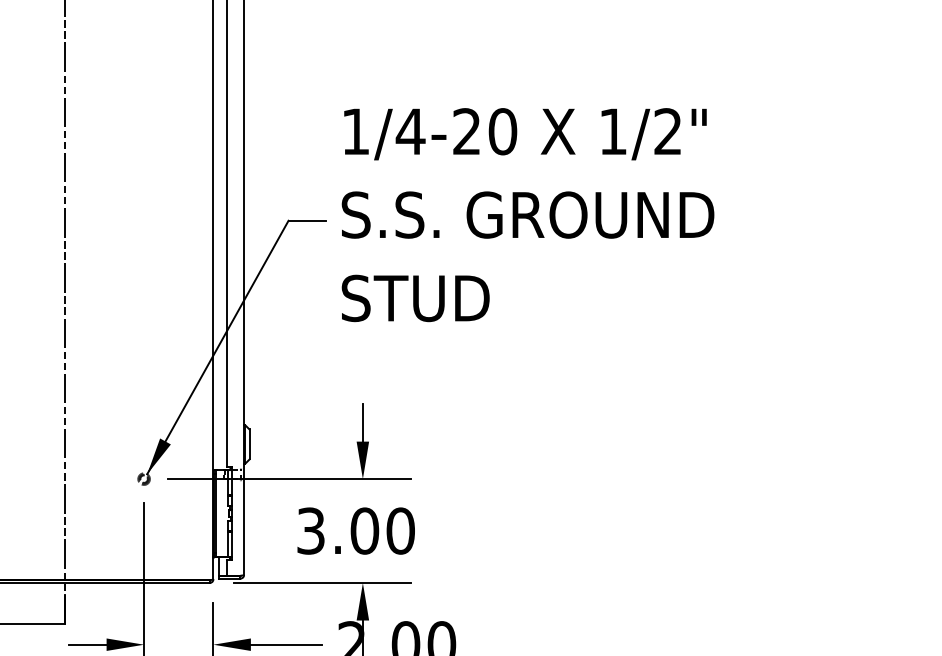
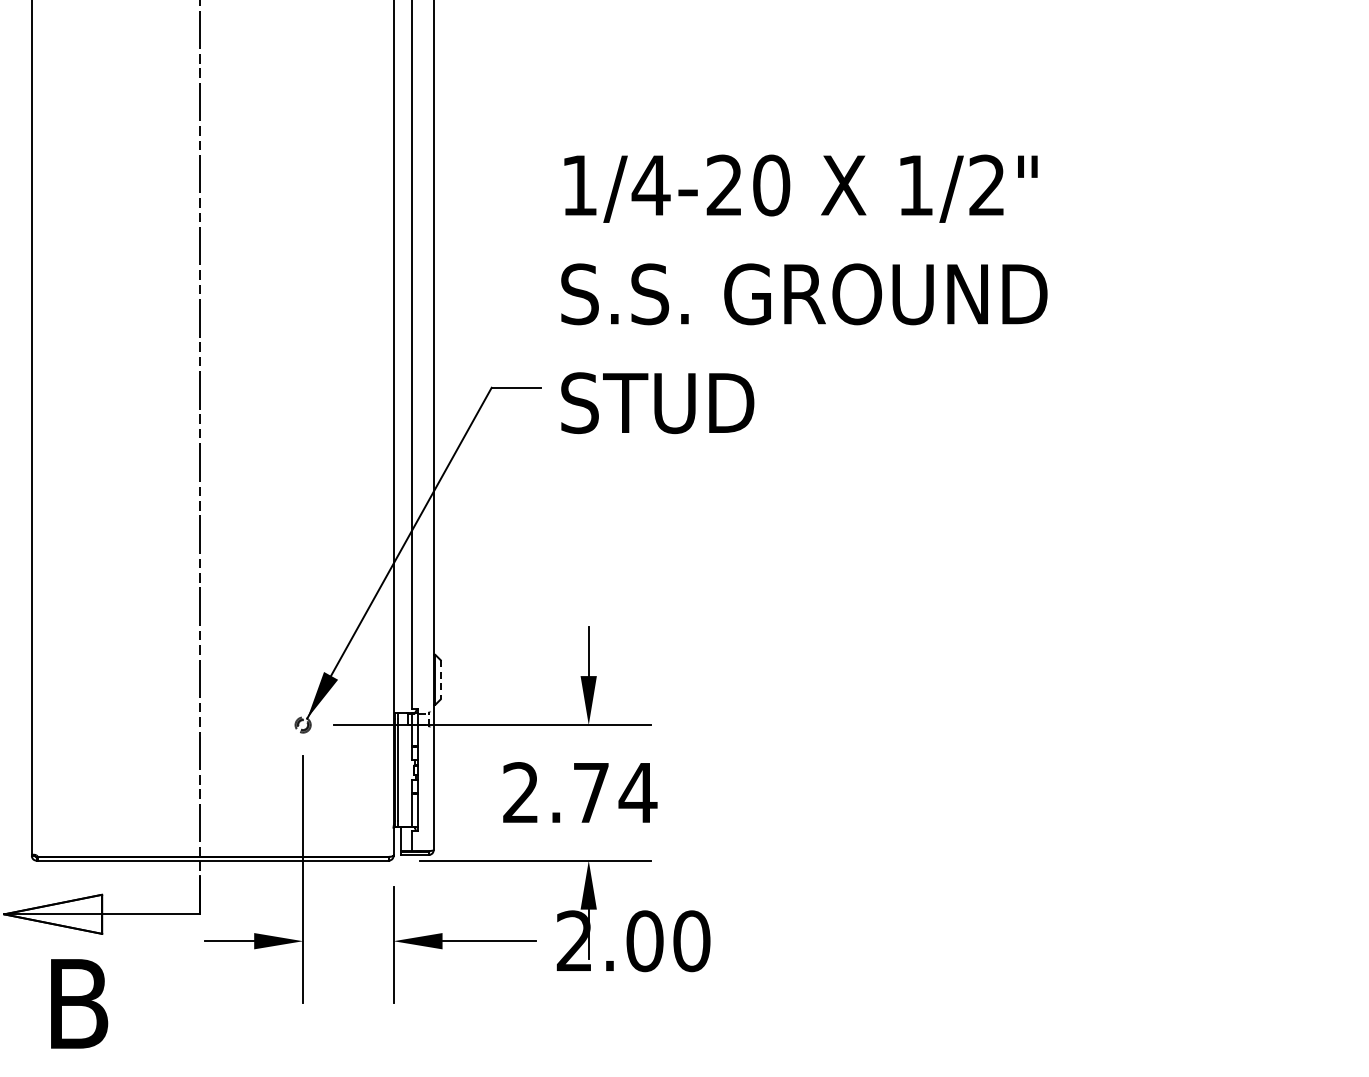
text: (528, 215) -> (804, 294), moved
line: (249, 444) -> (440, 679), solid -> dashed
text: (356, 530) -> (580, 792), 3.00 -> 2.74

